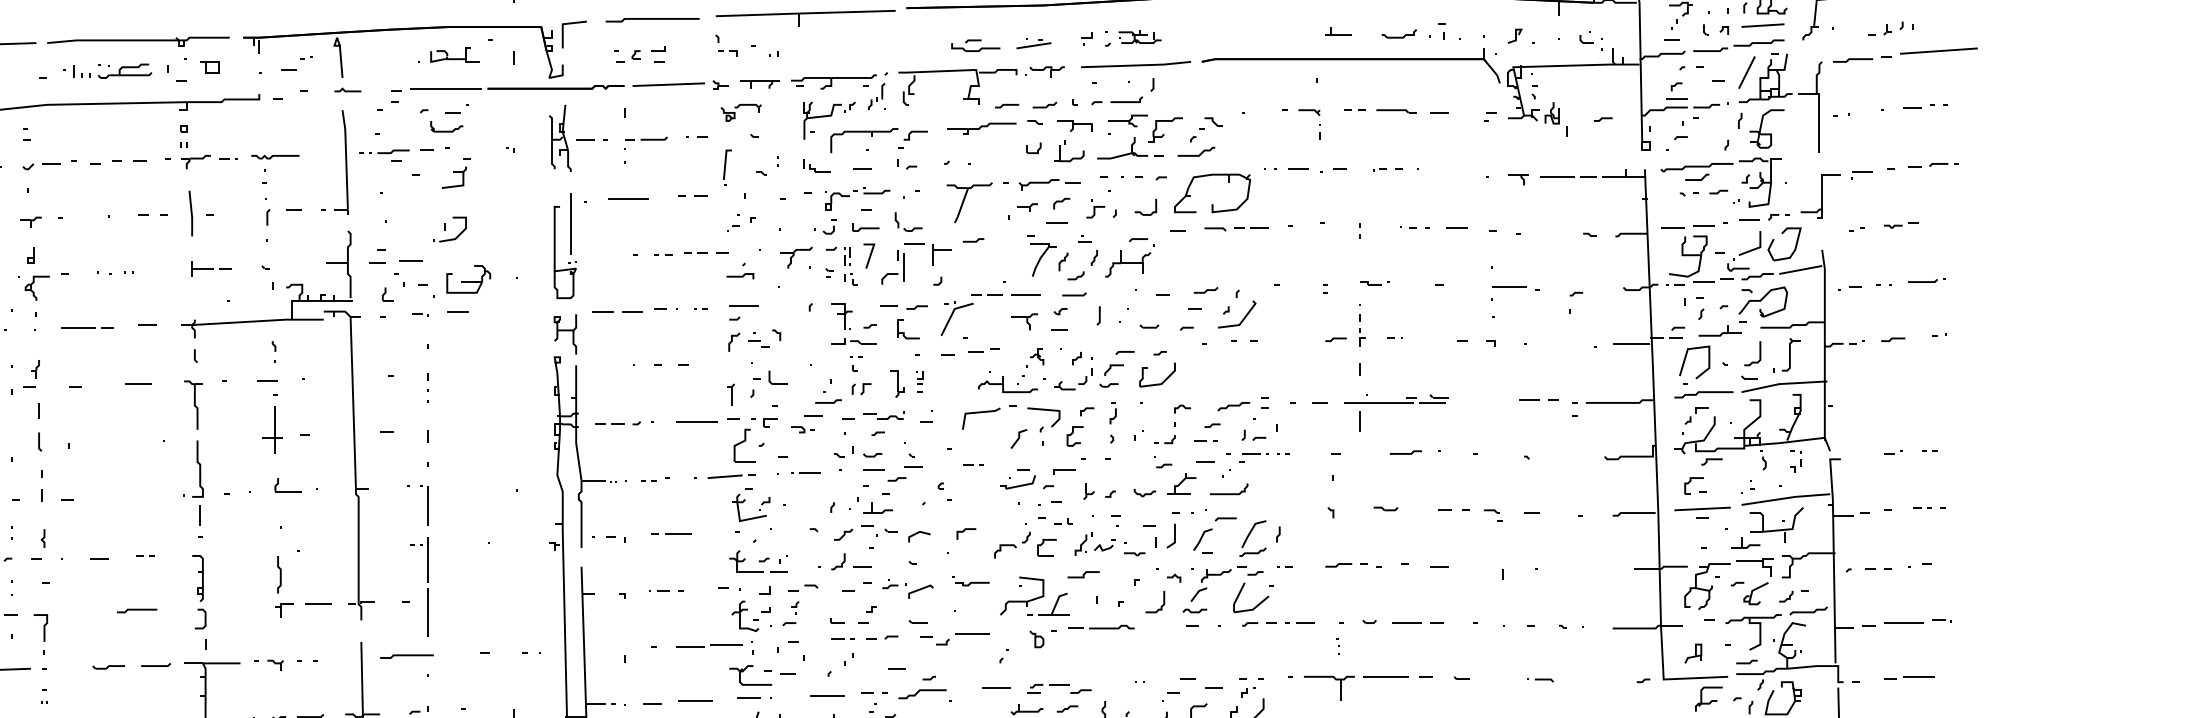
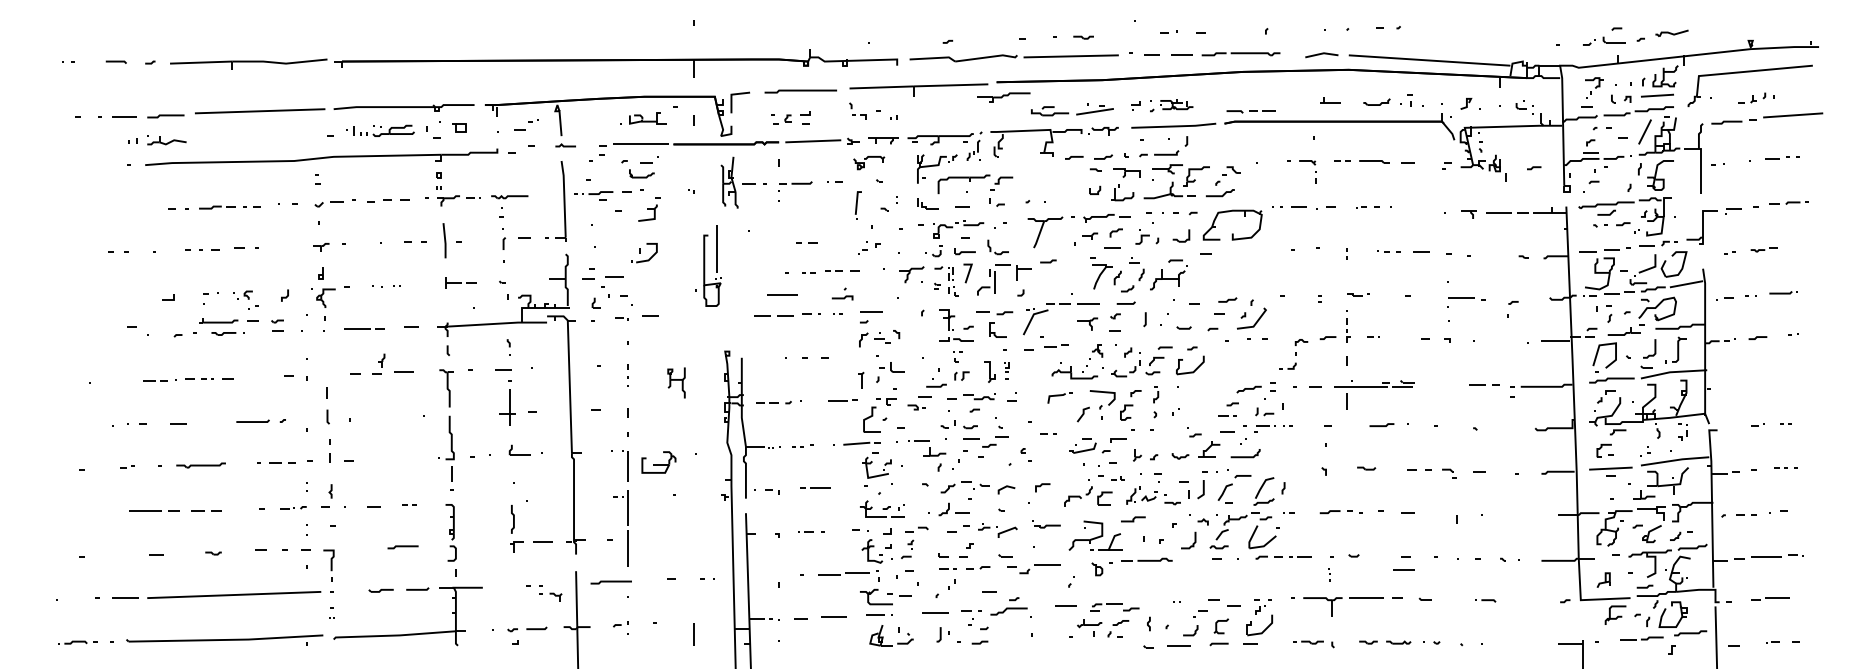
part: (1033, 43) -> (1094, 109), size x1.4
part: (981, 129) -> (1003, 97), moved
line: (695, 195) -> (808, 242), moved
line: (628, 197) -> (782, 294), moved
part: (1235, 228) -> (1250, 111), moved
part: (565, 245) -> (712, 265), moved
part: (740, 270) -> (842, 293), moved
part: (468, 279) -> (658, 462), moved
part: (565, 333) -> (676, 382), moved
part: (31, 372) -> (378, 363), moved
part: (989, 416) -> (1060, 397), size x0.6
part: (706, 419) -> (842, 399), size x0.6
part: (1172, 424) -> (1293, 354), moved
part: (877, 507) -> (934, 451), moved
line: (1406, 622) -> (1403, 569), moved
part: (268, 664) -> (550, 596), moved

